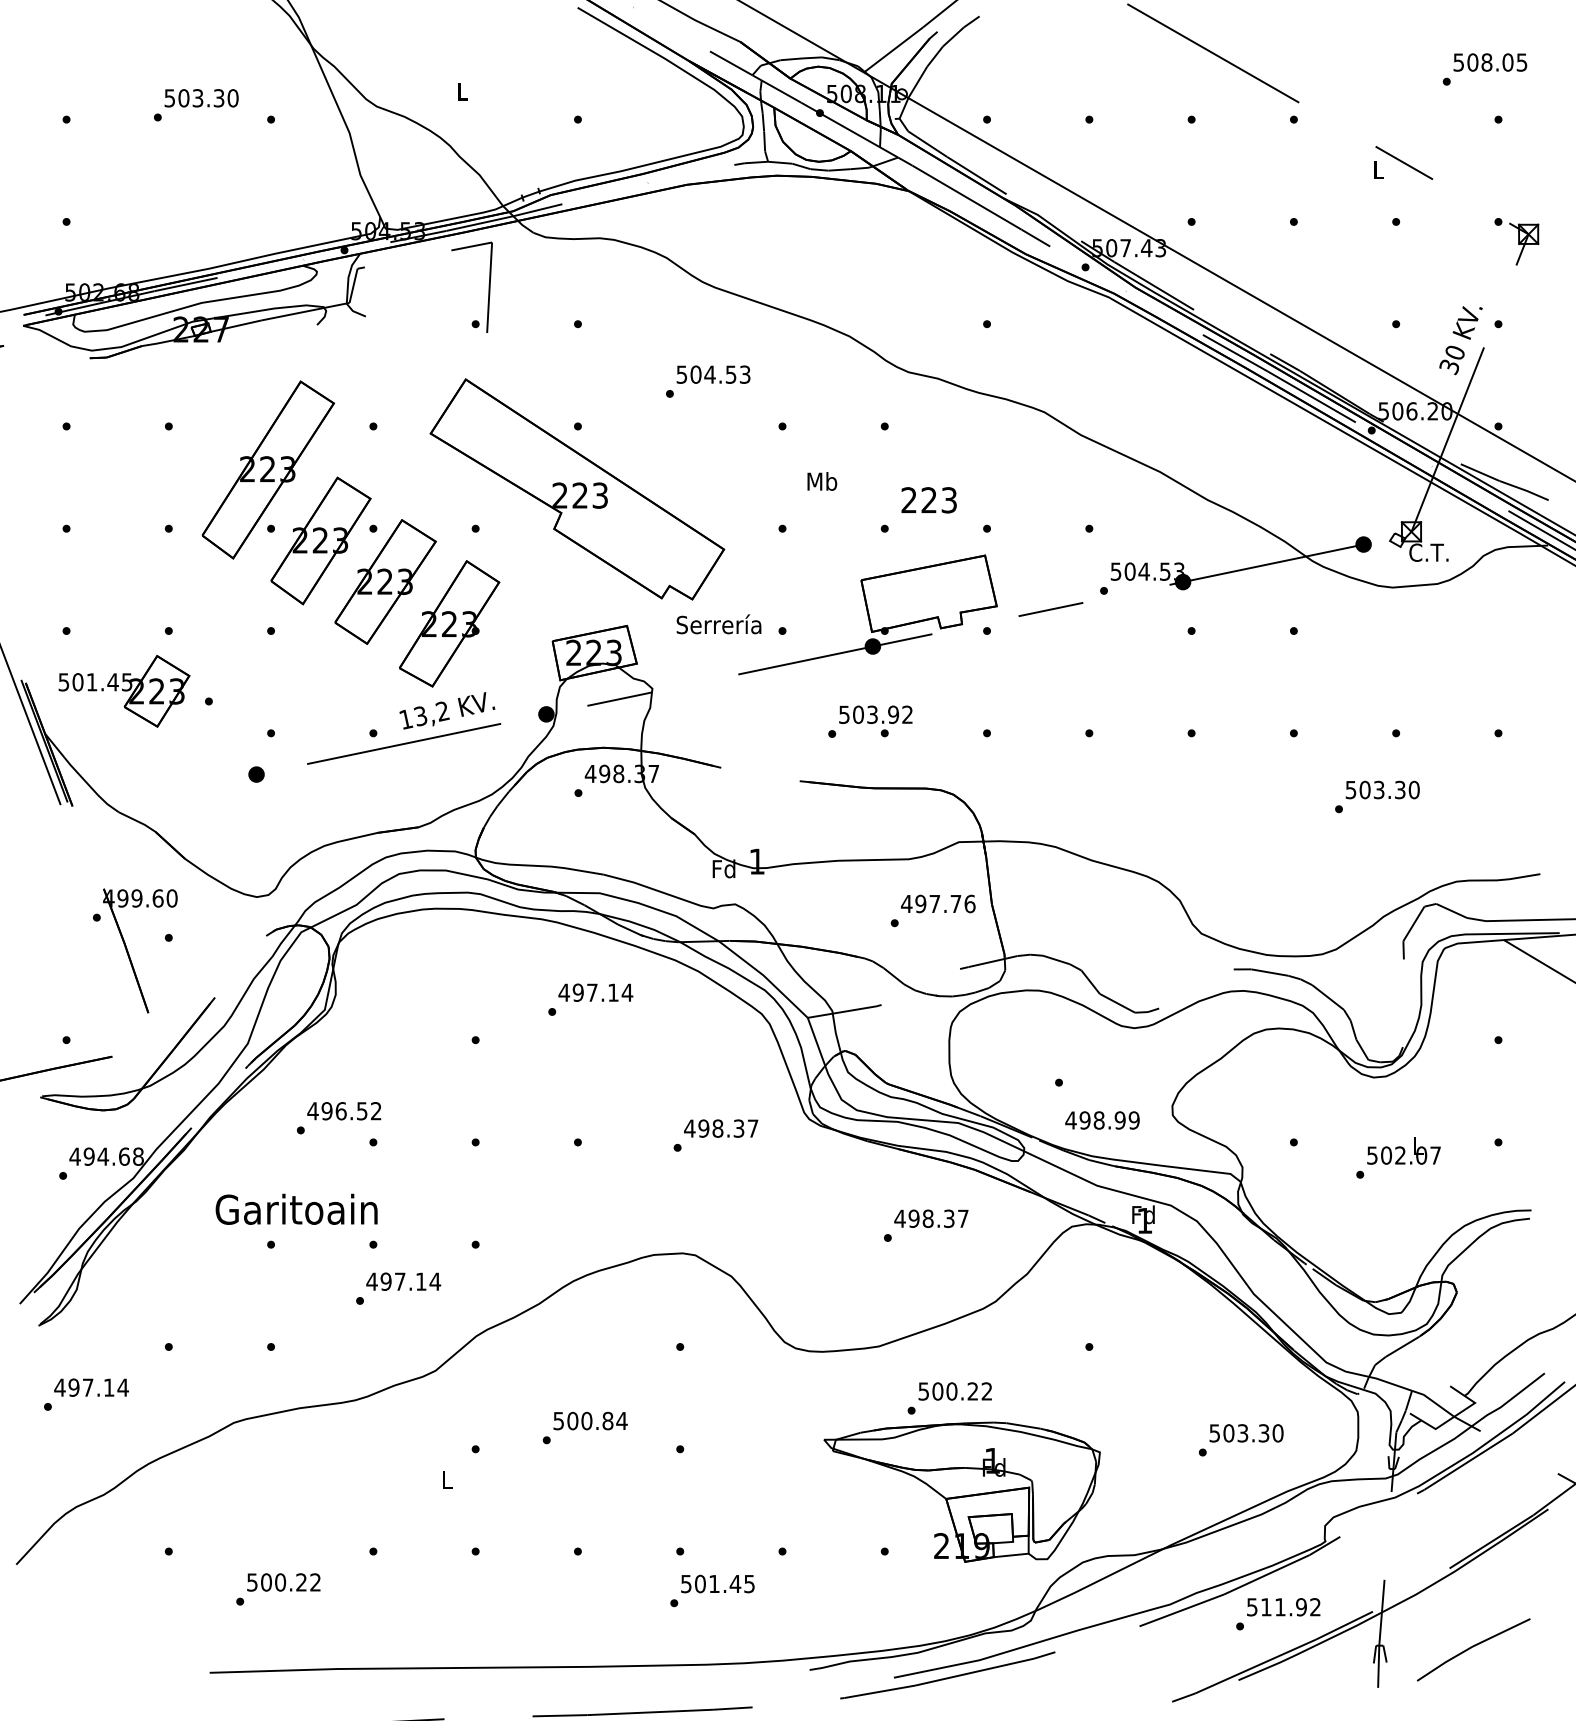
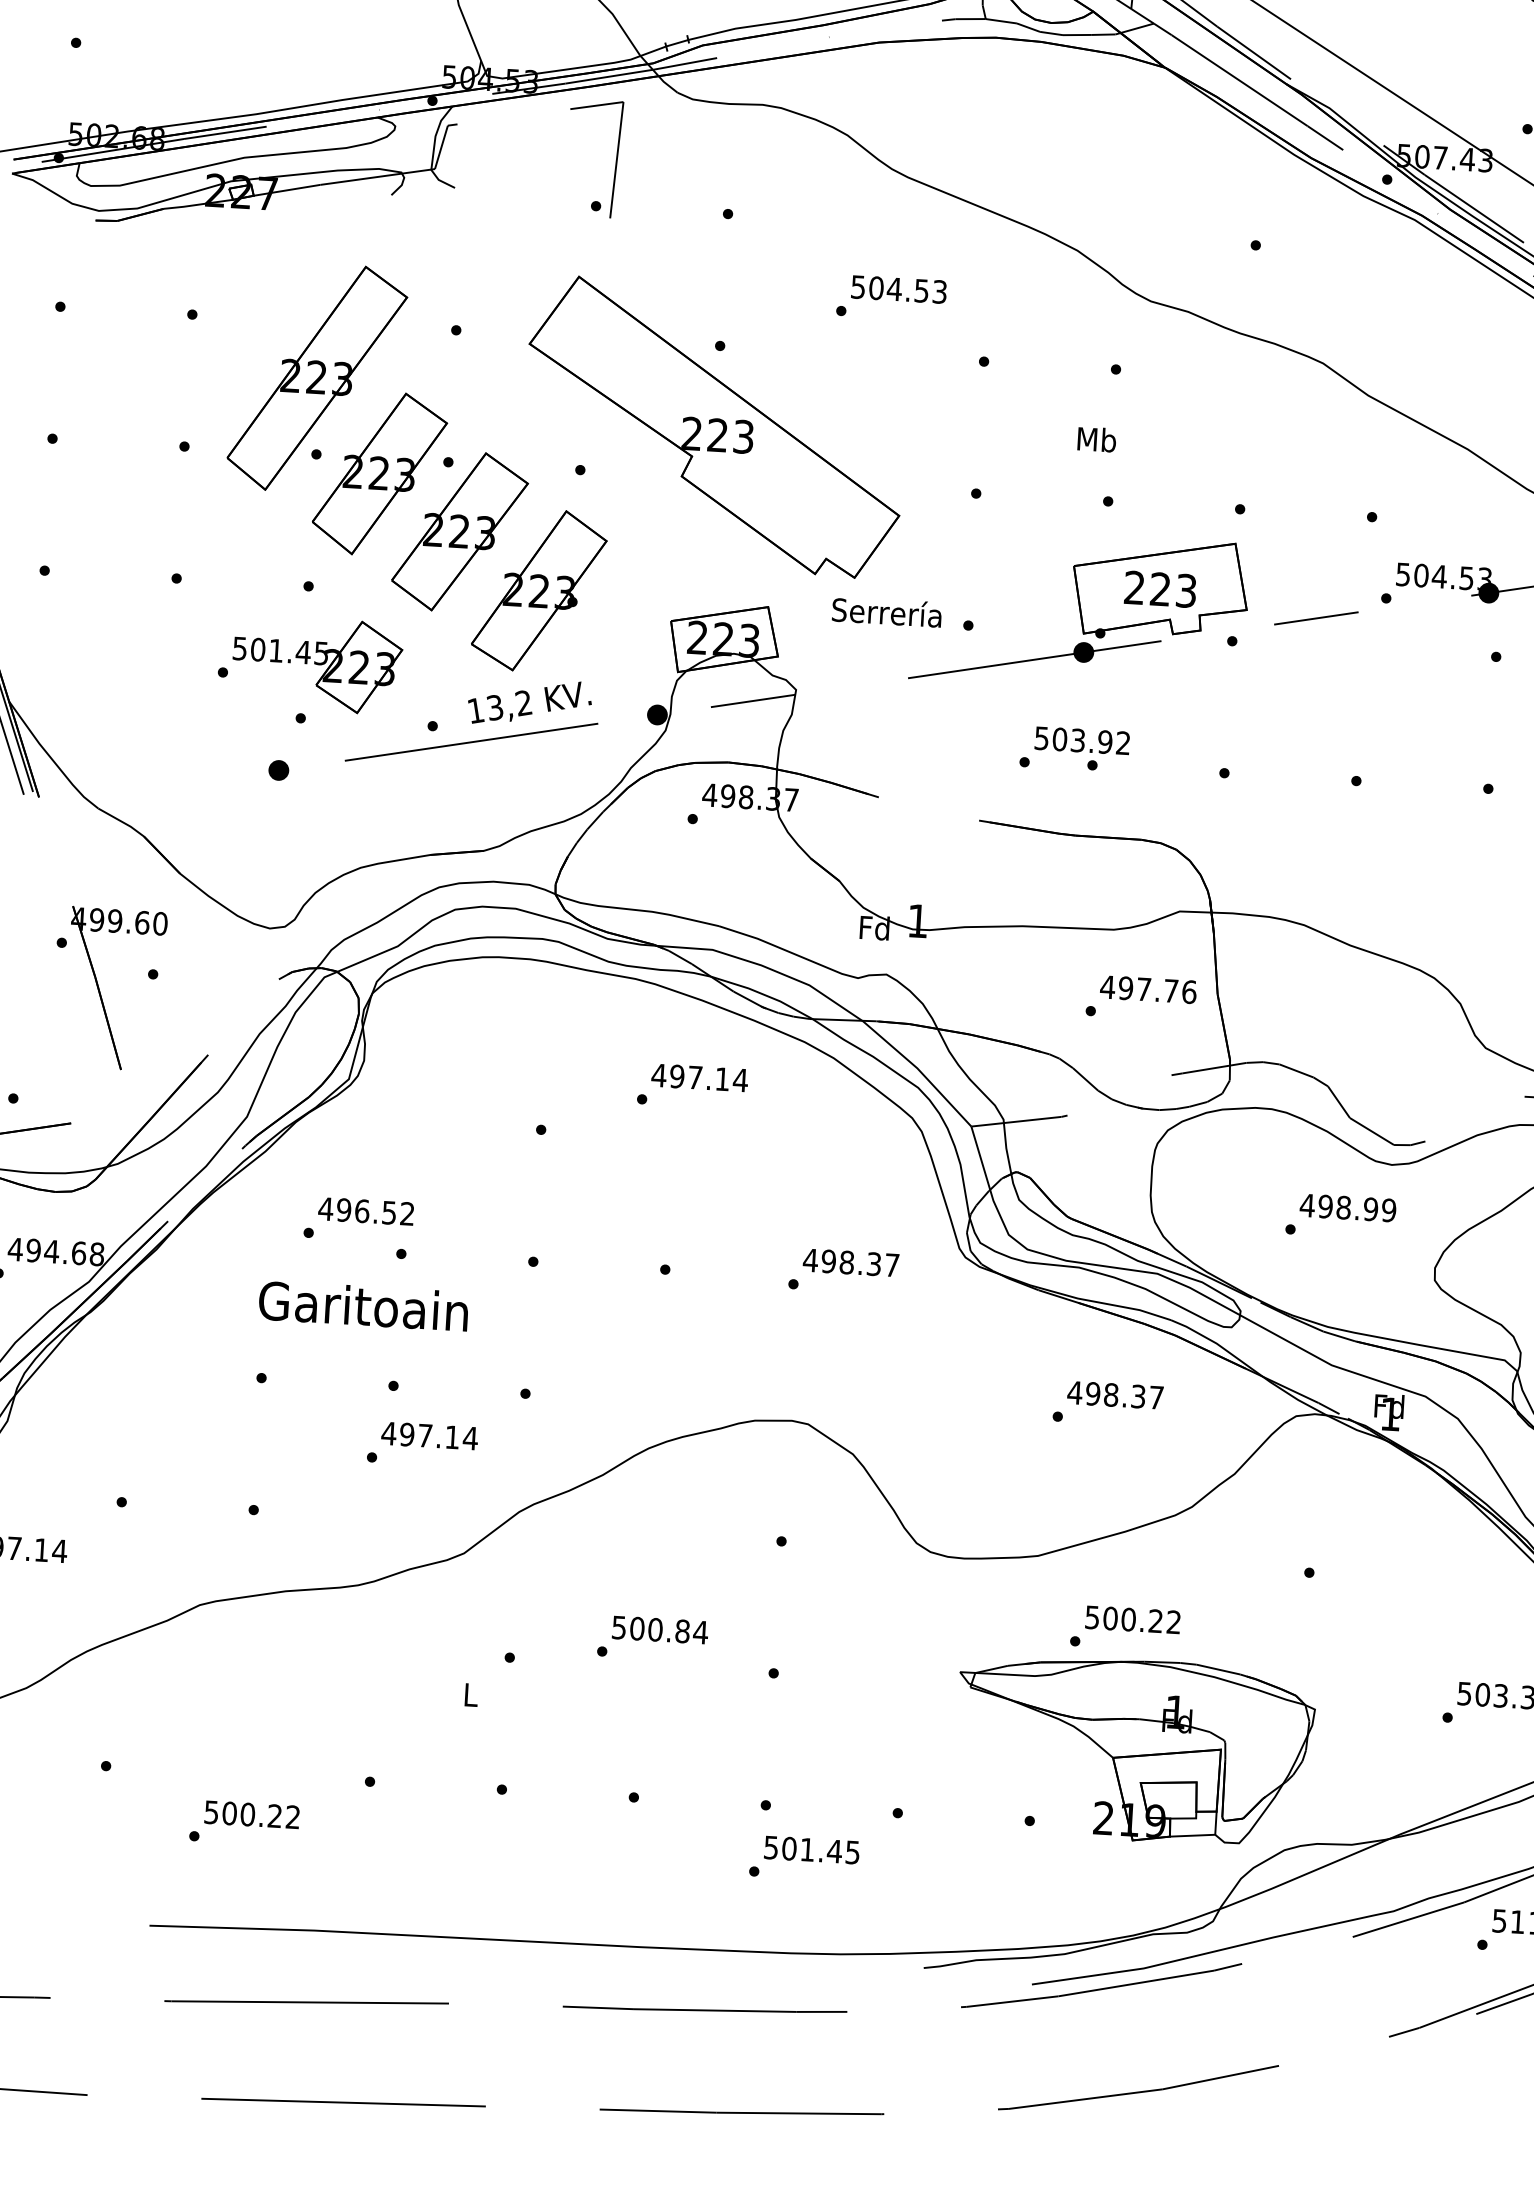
text: (822, 481) -> (1097, 439), moved
text: (928, 500) -> (1159, 589), moved
part: (124, 691) -> (317, 665), moved
text: (1102, 1120) -> (1348, 1208), moved
text: (296, 1208) -> (363, 1304), moved

